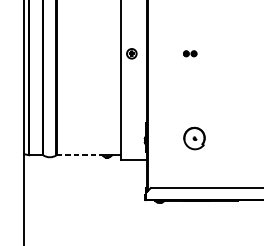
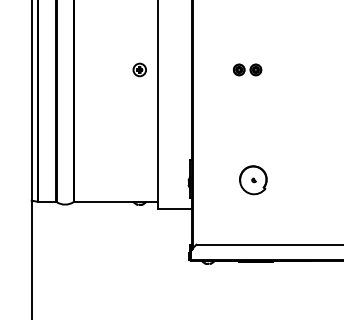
part: (131, 53) -> (139, 69), moved
part: (190, 53) -> (247, 69), size x1.67
line: (79, 154) -> (103, 201), dashed -> solid

